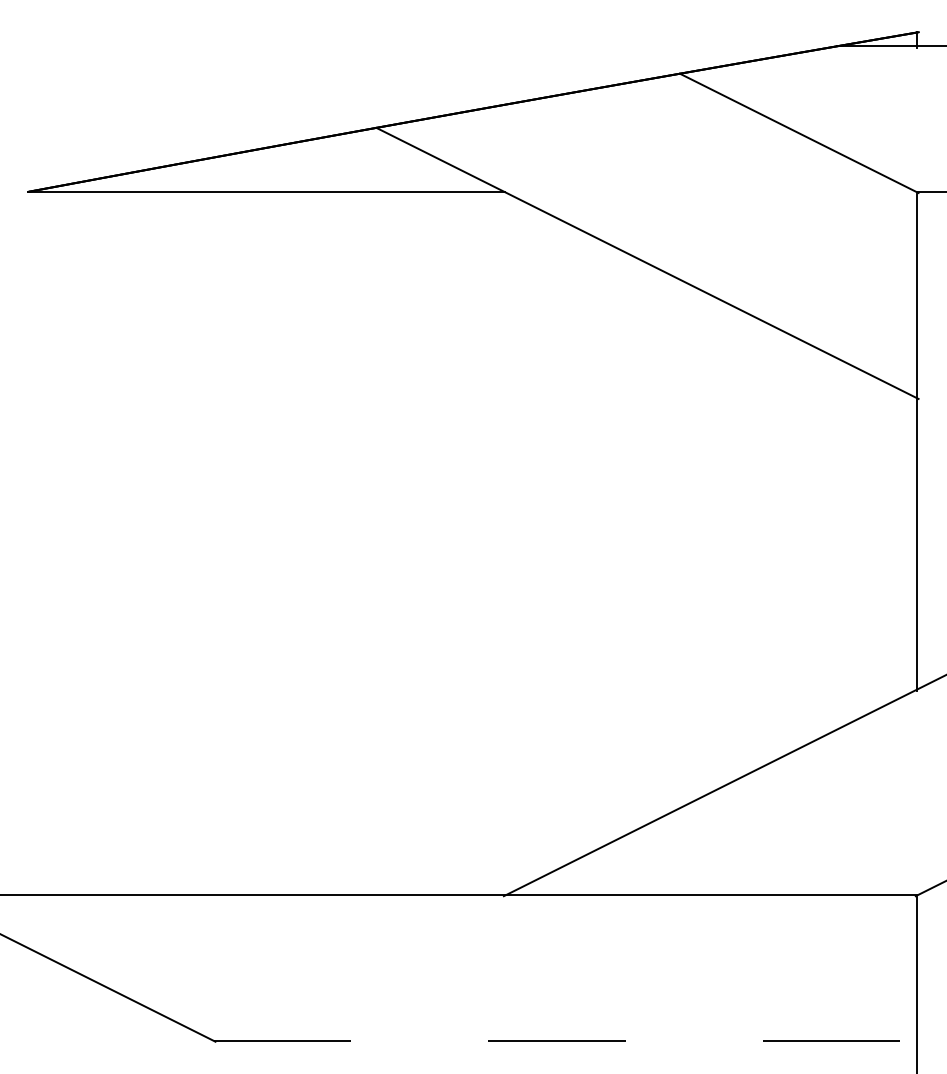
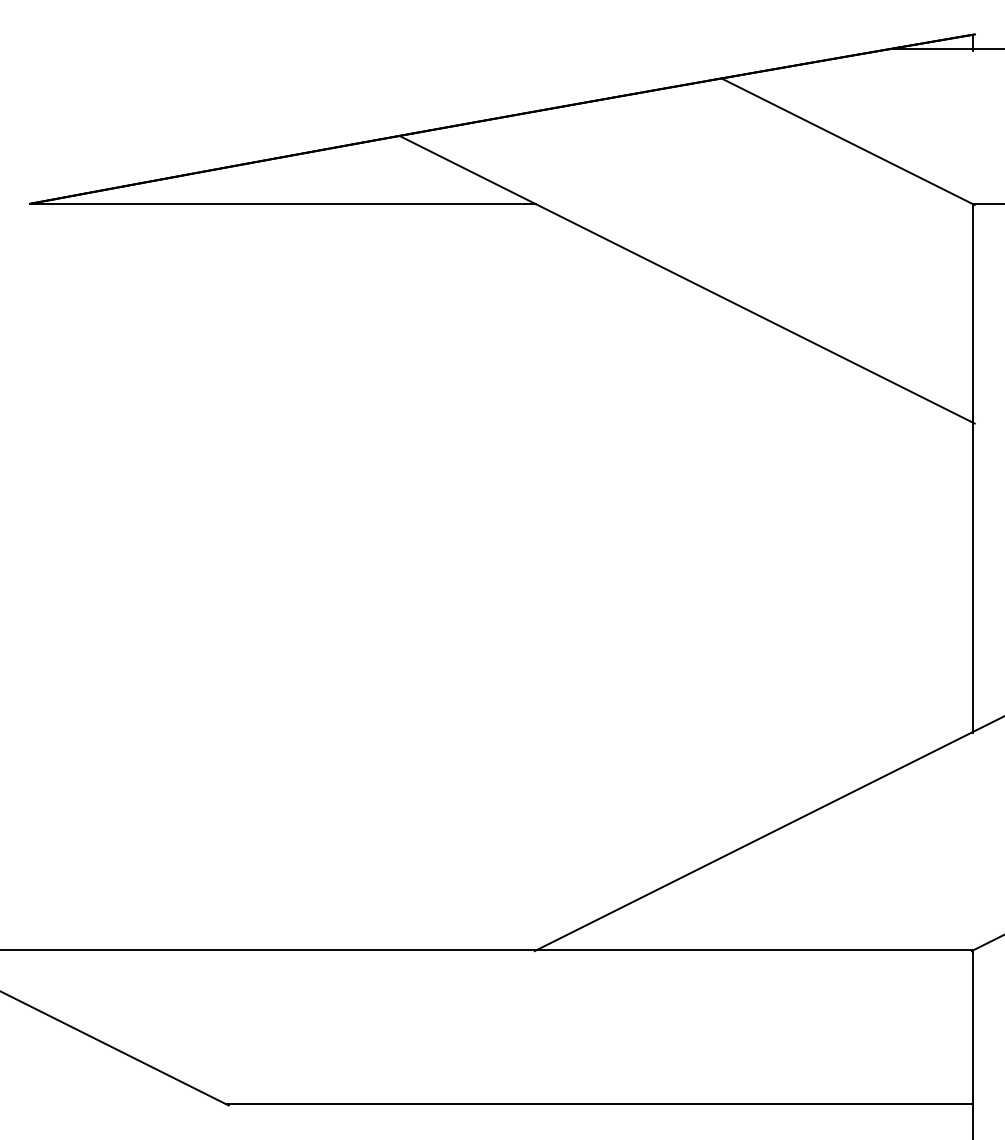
line: (565, 1040) -> (600, 1104), dashed -> solid

